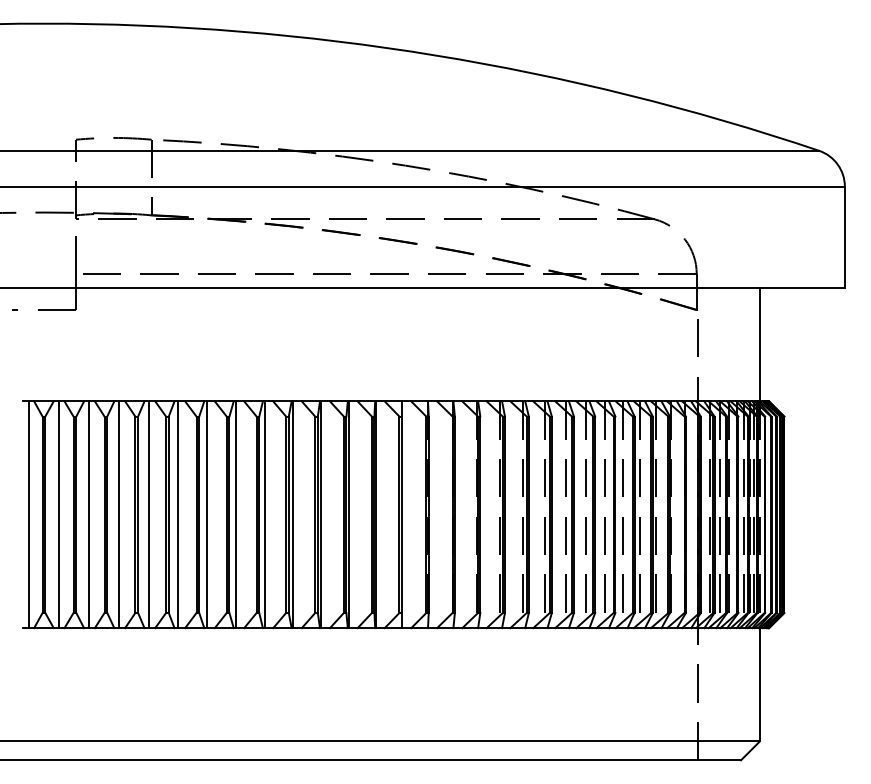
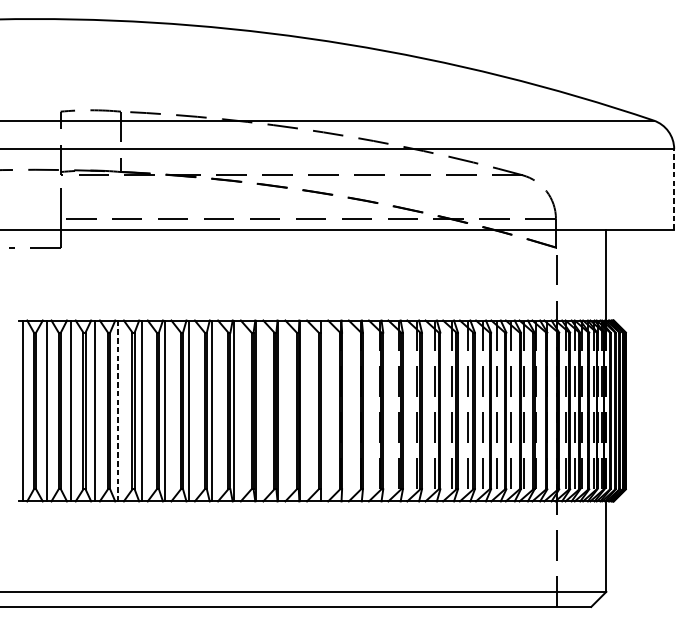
line: (844, 237) -> (673, 189), solid -> dashed
line: (148, 515) -> (118, 411), solid -> dashed

